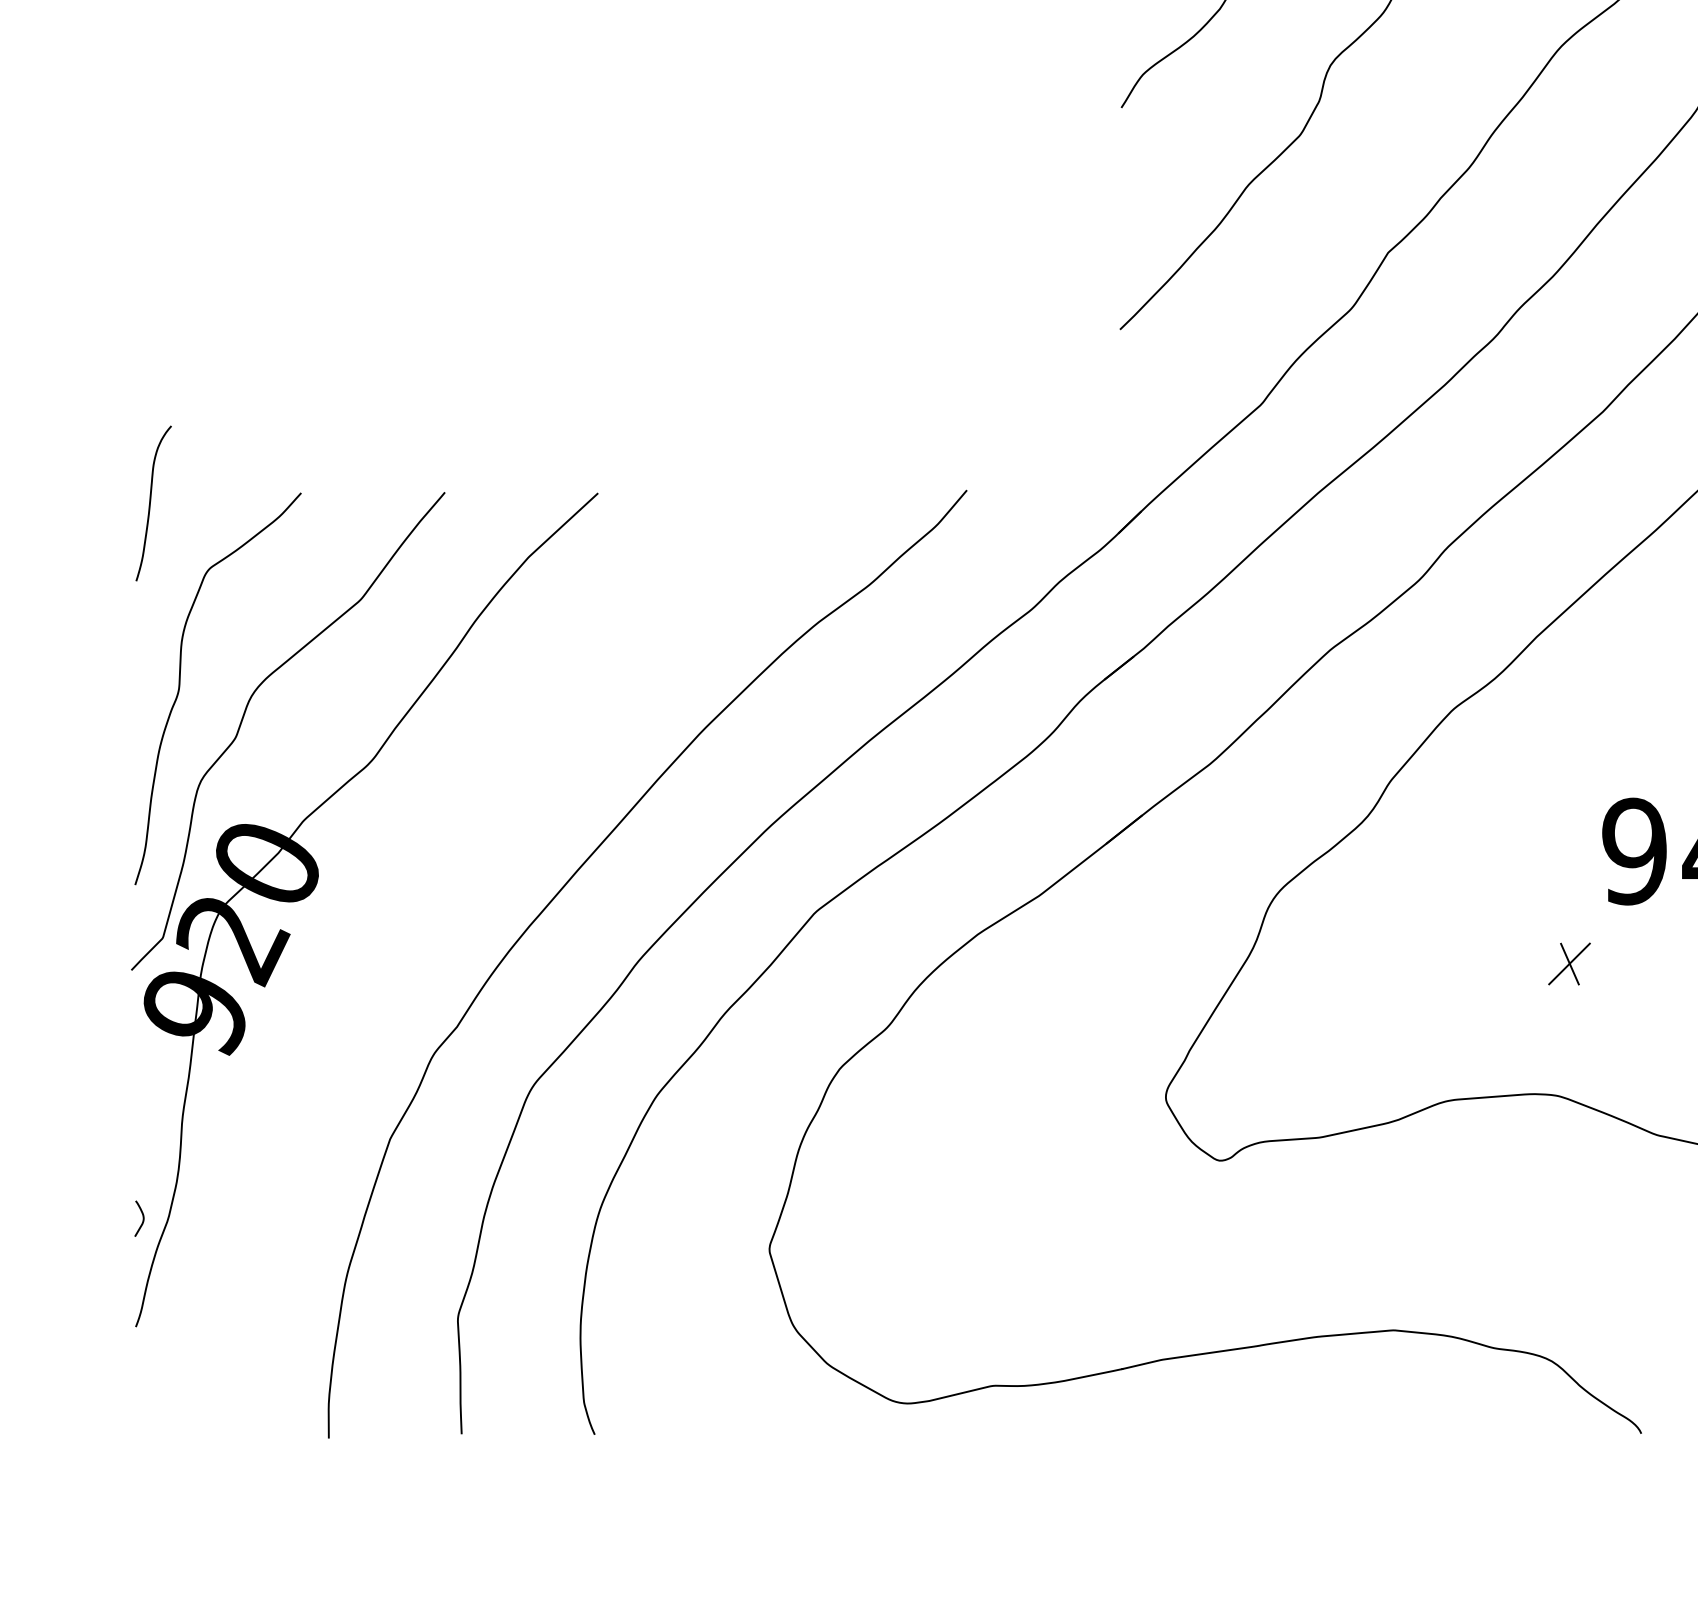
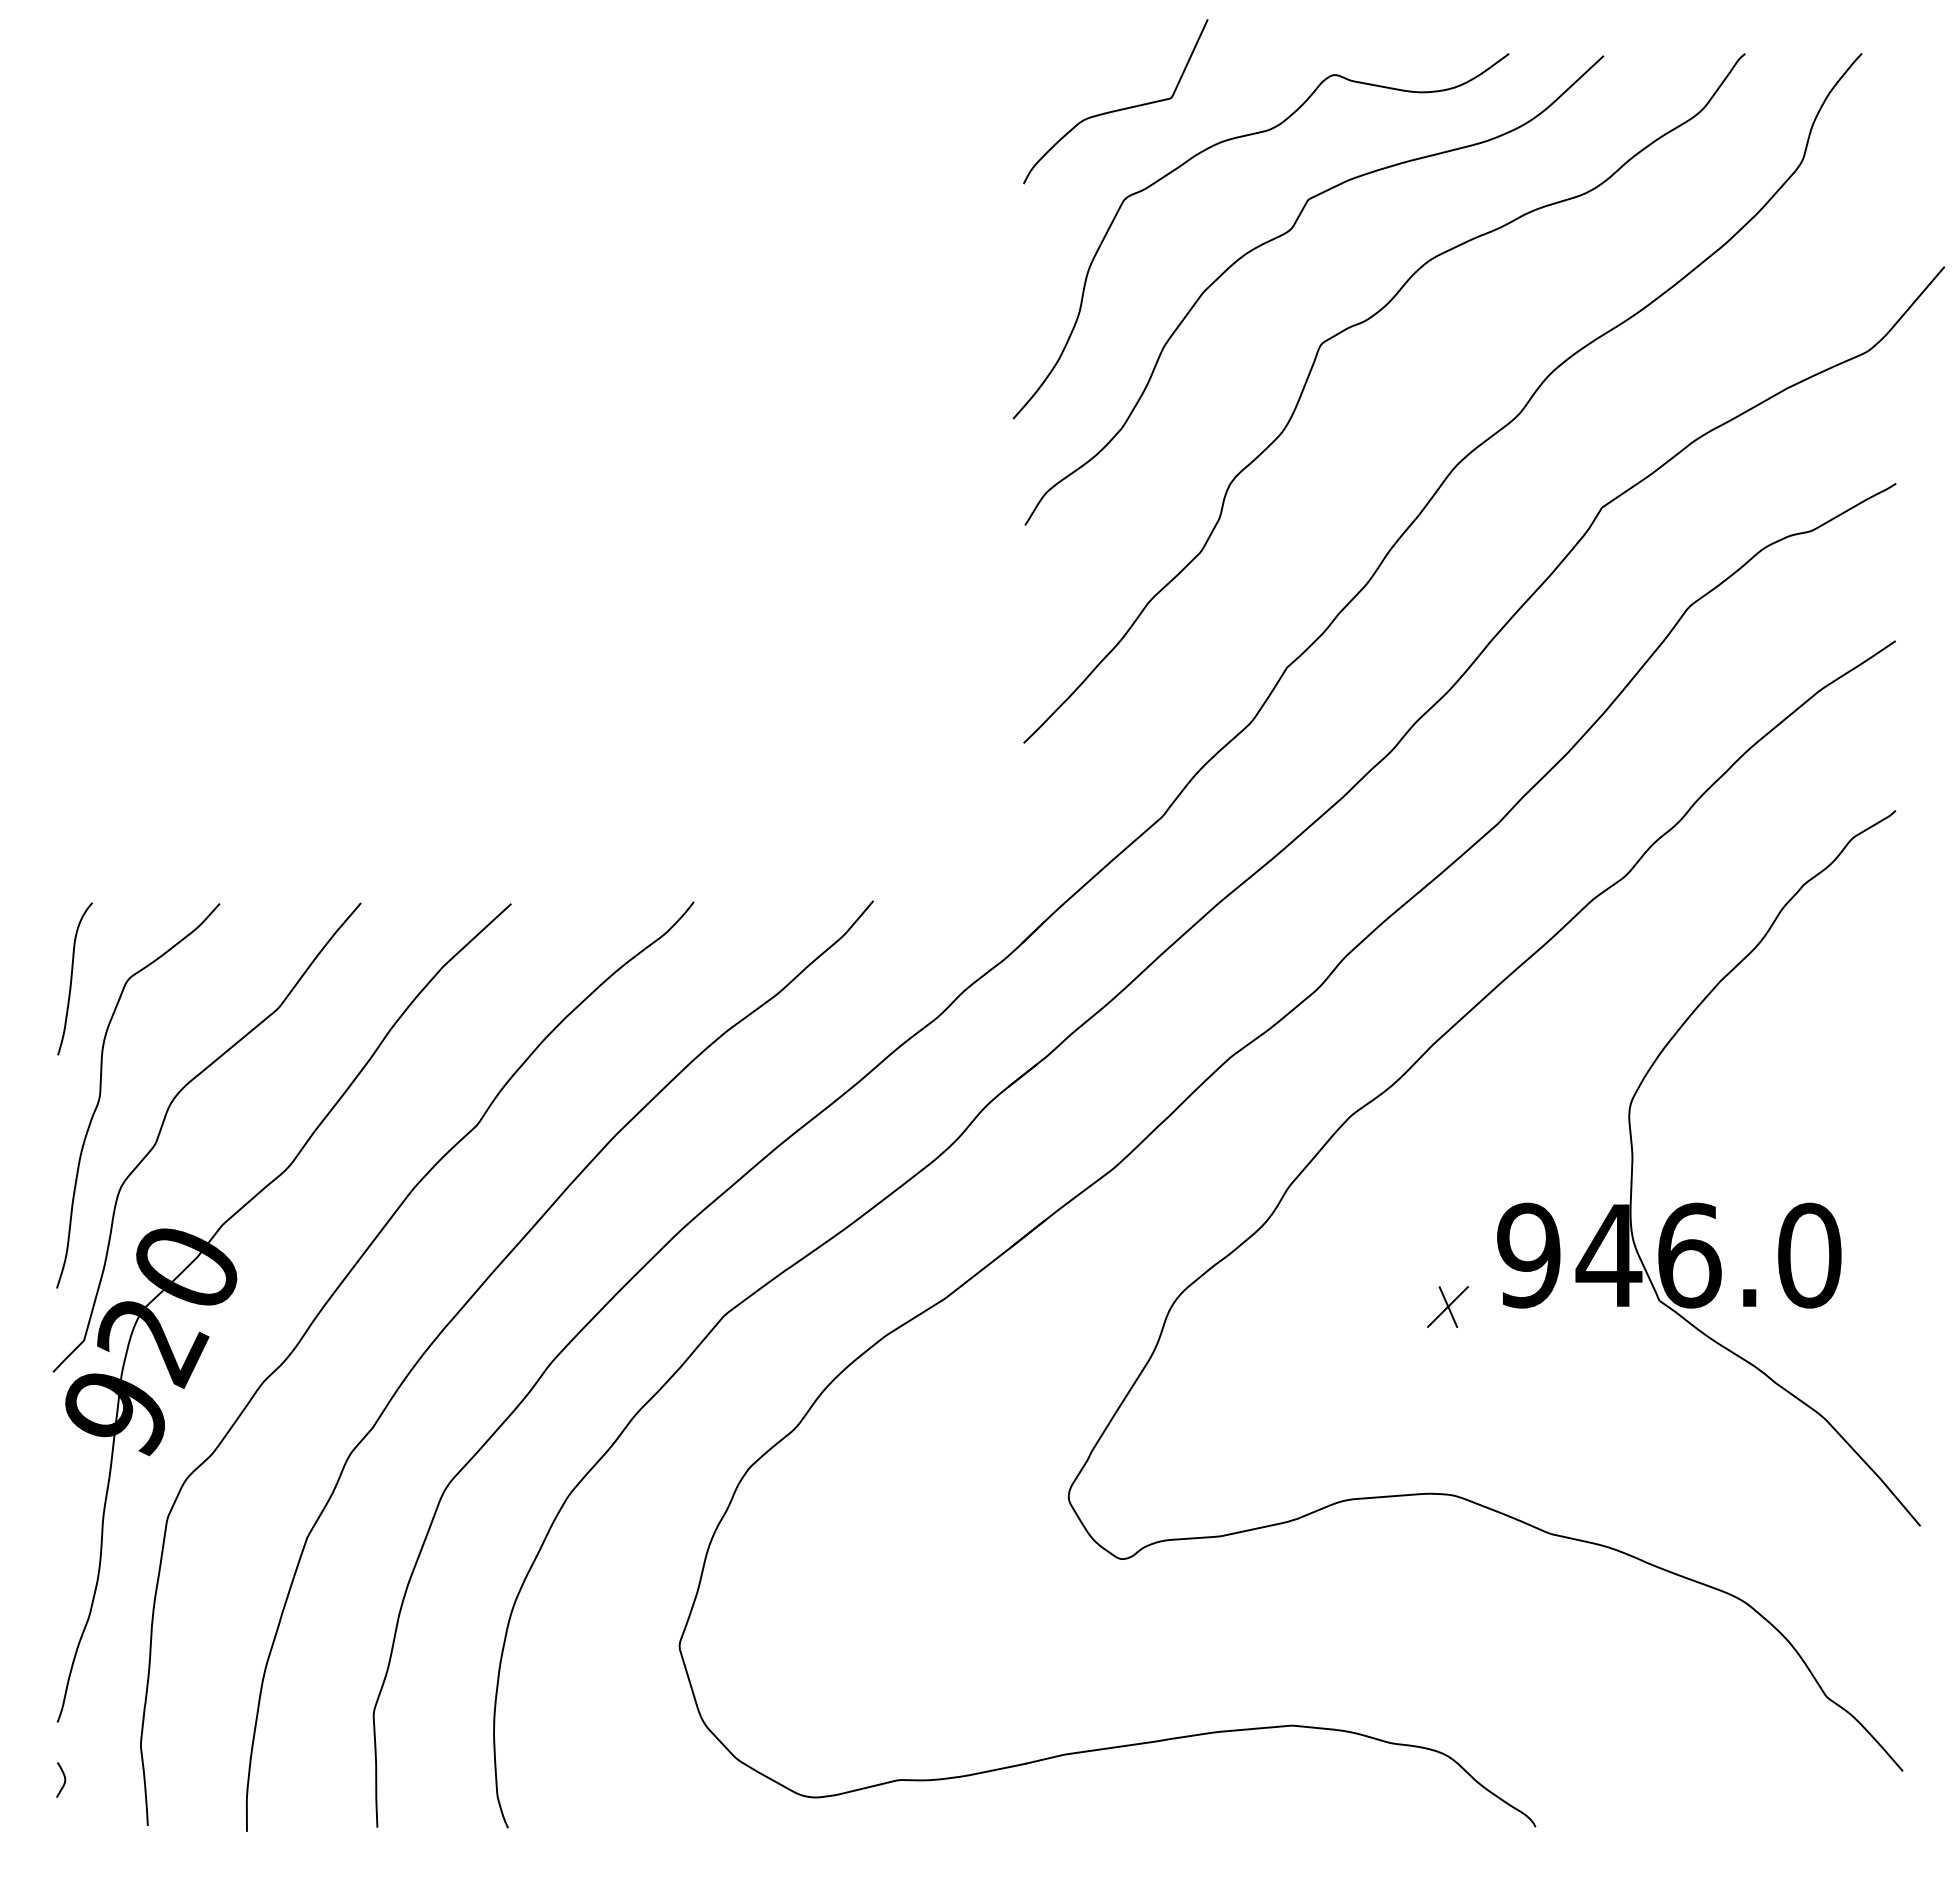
curve: (151, 503) -> (72, 978), moved
curve: (414, 895) -> (331, 1298), added
part: (1569, 963) -> (1447, 1306), moved
curve: (142, 1218) -> (64, 1779), moved

